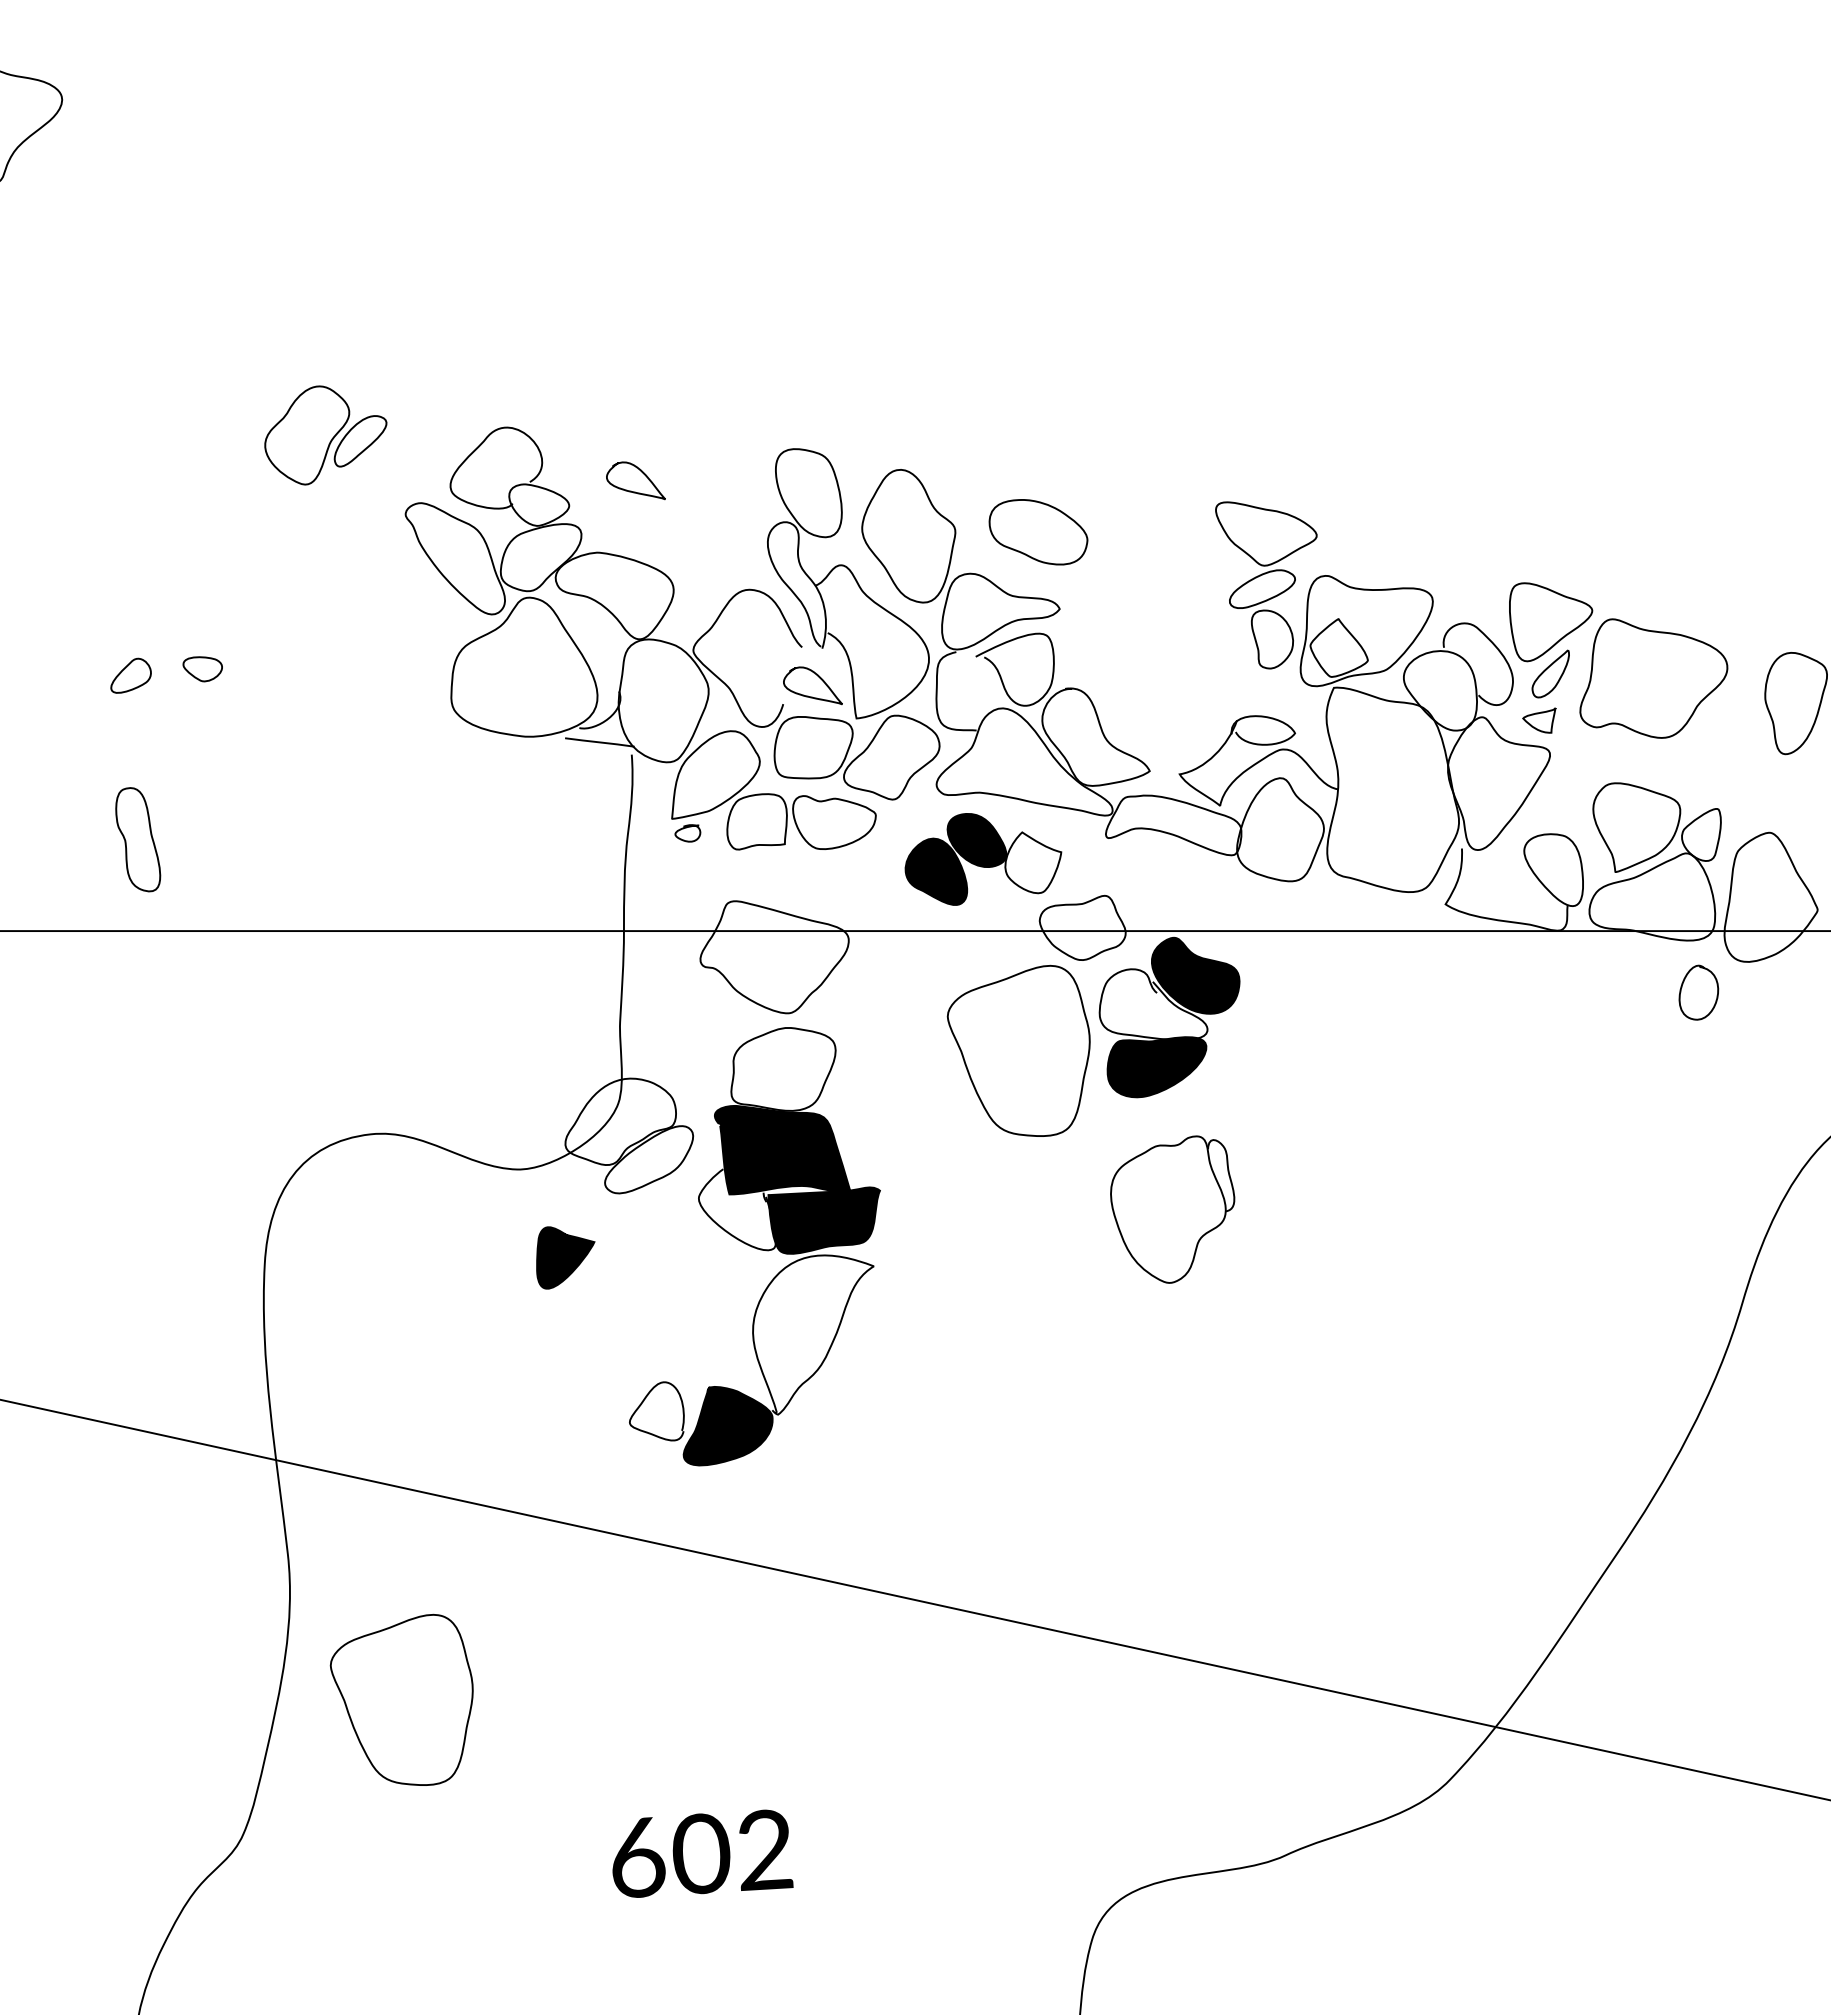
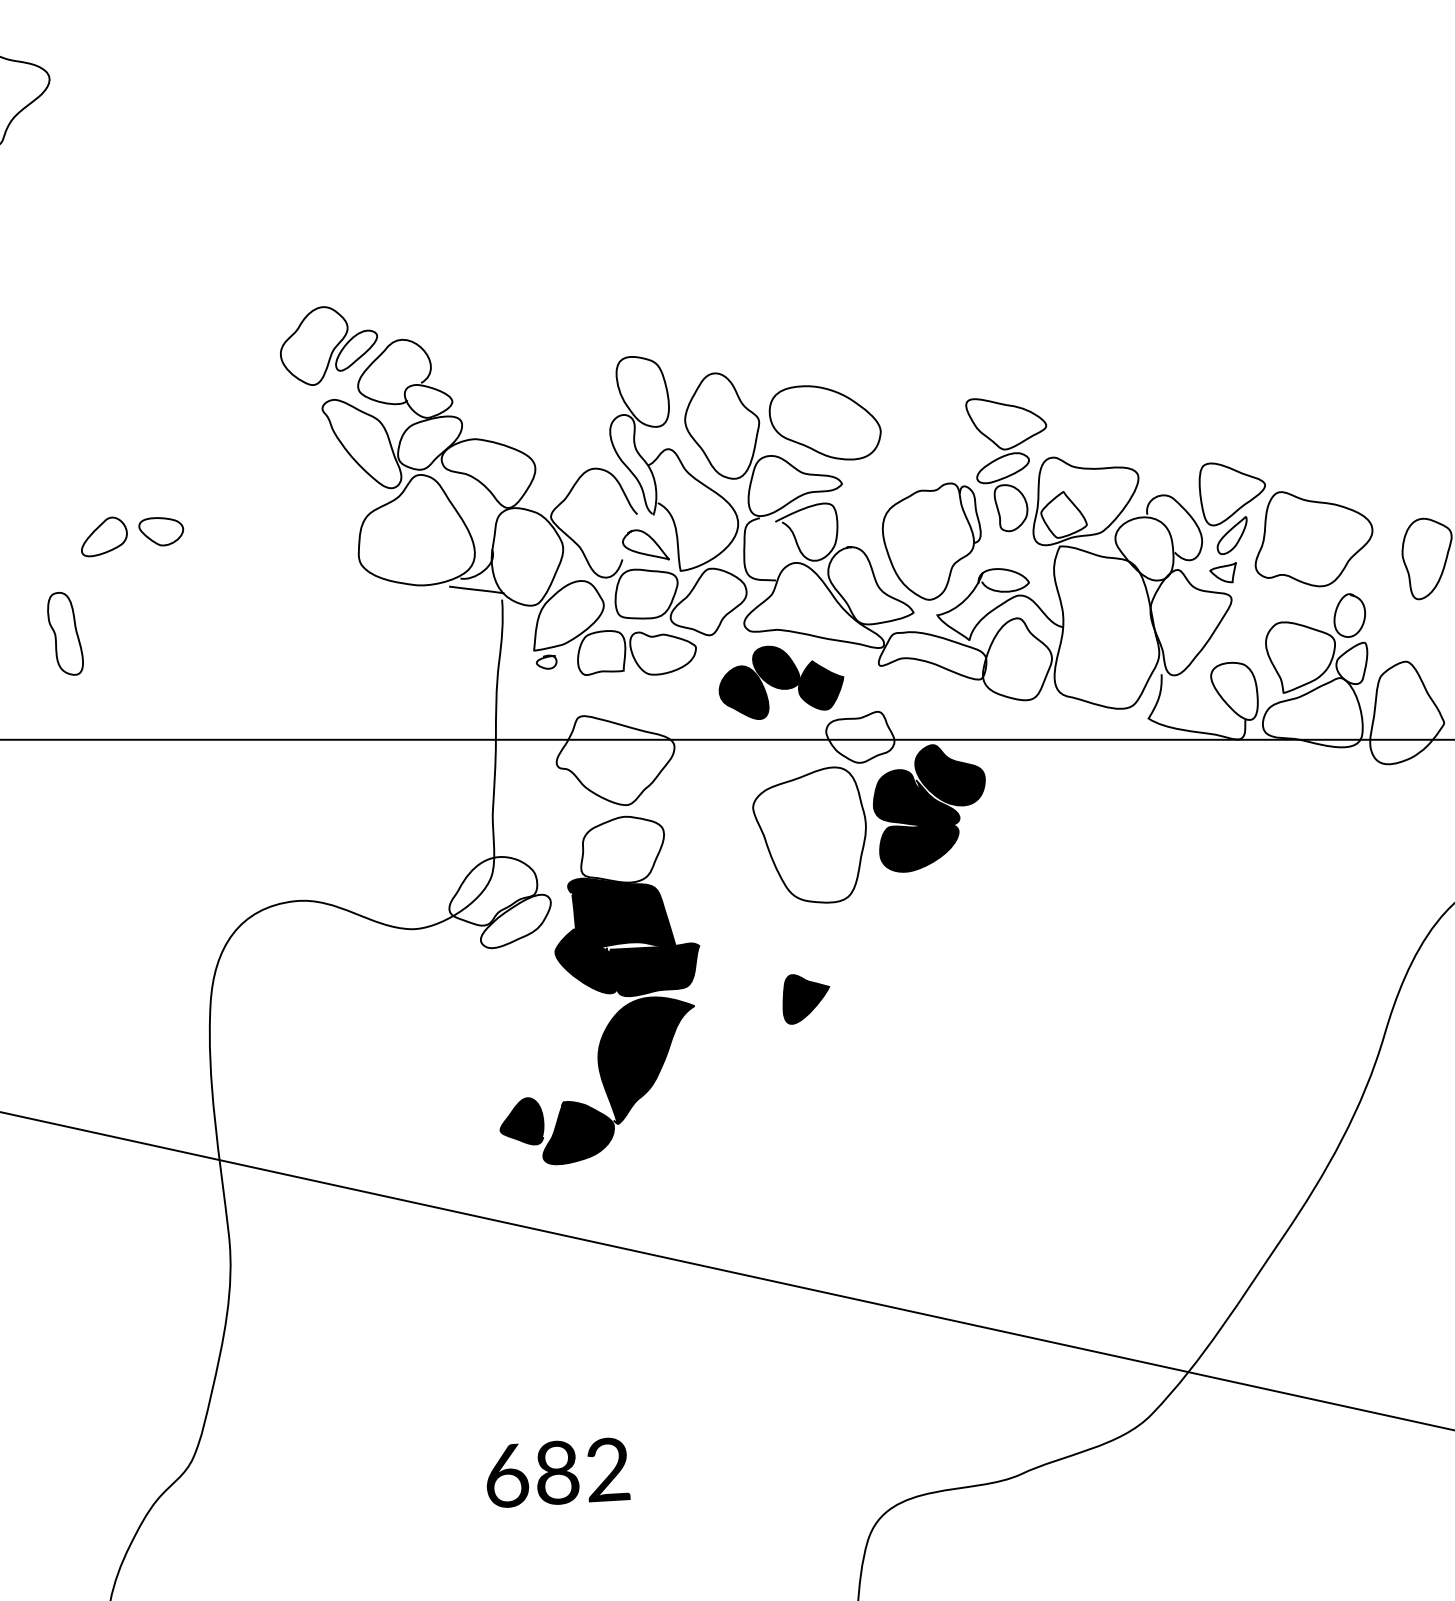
part: (325, 435) -> (328, 346), moved
curve: (642, 473) -> (510, 376), removed
part: (1038, 532) -> (825, 423), size x1.43
part: (202, 669) -> (161, 531), size x1.43
part: (130, 675) -> (103, 536), size x1.43
part: (138, 839) -> (65, 633), moved
fill: (1033, 862) -> (821, 685), added
curve: (1682, 987) -> (1336, 611), moved
fill: (1153, 1004) -> (916, 798), added
fill: (737, 1209) -> (586, 960), added
part: (1172, 1209) -> (931, 541), moved
part: (565, 1257) -> (806, 999), moved
fill: (813, 1334) -> (646, 1060), added
fill: (656, 1411) -> (521, 1121), added
part: (401, 1699) -> (319, 1350), removed
text: (701, 1853) -> (557, 1472), 602 -> 682

